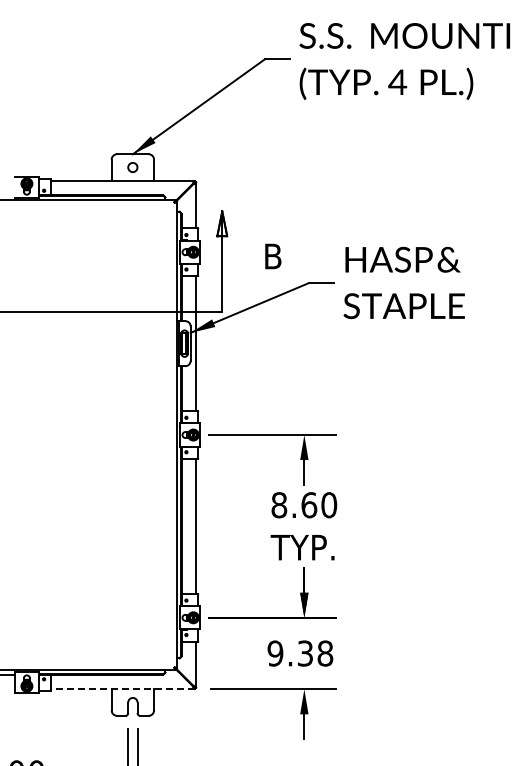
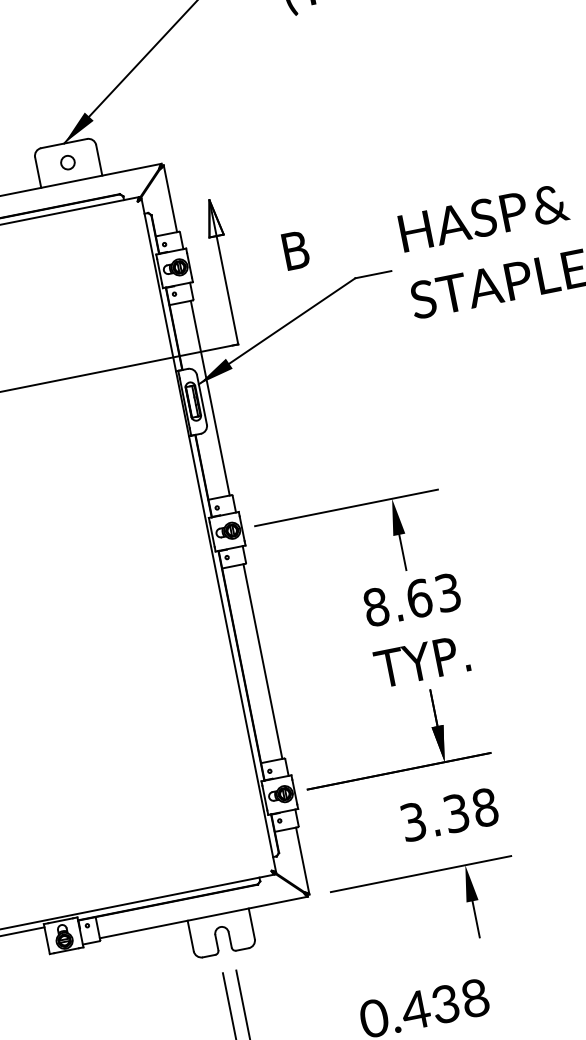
text: (329, 505) -> (448, 593), 8.60 -> 8.63
text: (275, 653) -> (413, 821), 9.38 -> 3.38
line: (122, 689) -> (203, 917), dashed -> solid

